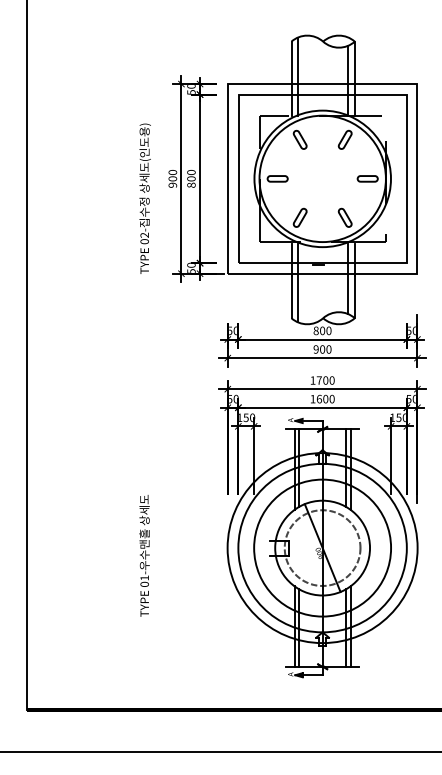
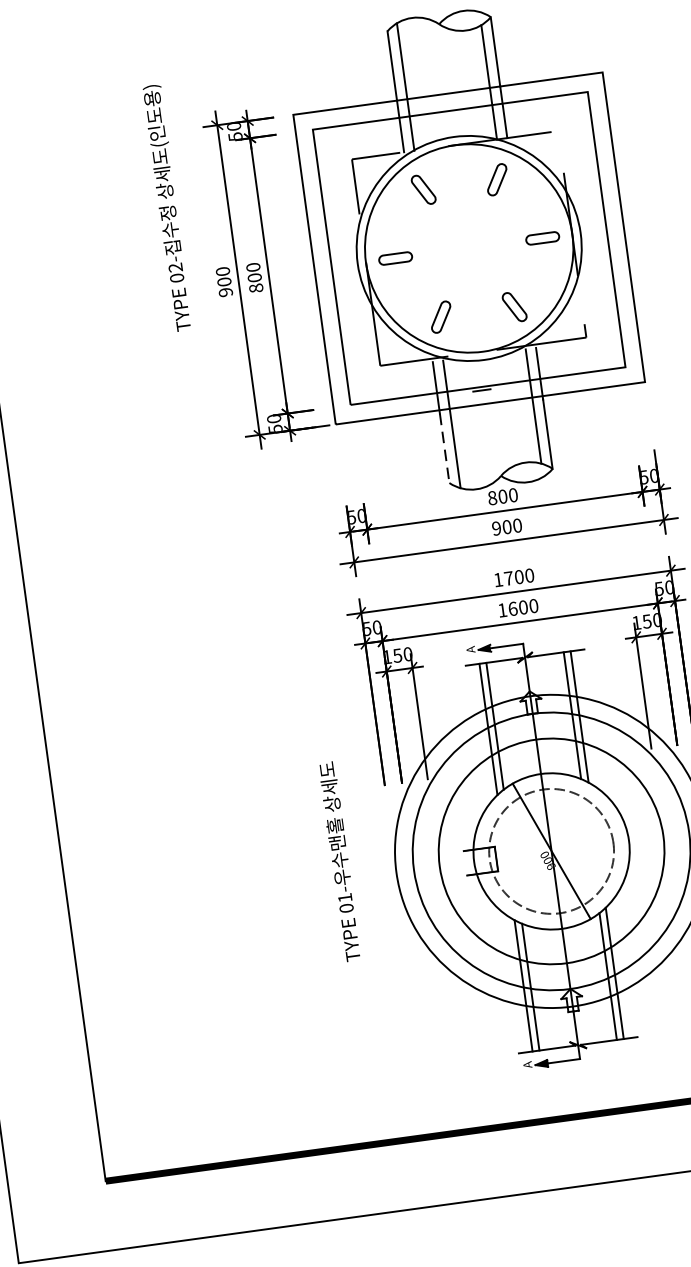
text: (144, 198) -> (167, 207), moved
line: (291, 297) -> (444, 449), solid -> dashed
text: (144, 555) -> (339, 861), moved

